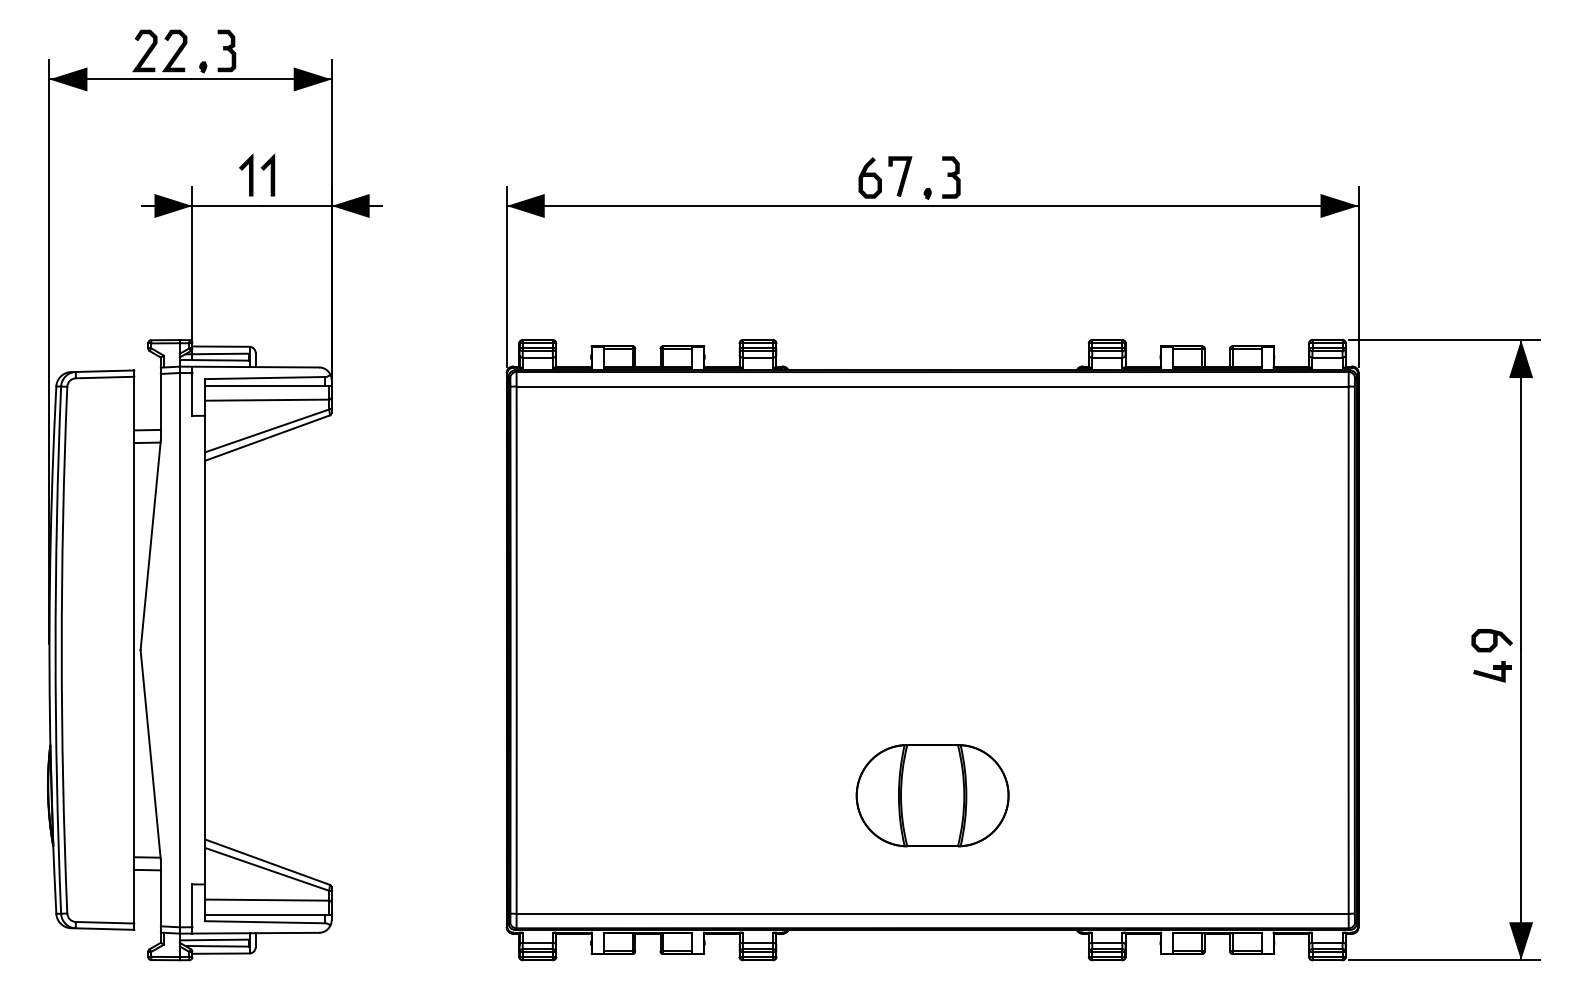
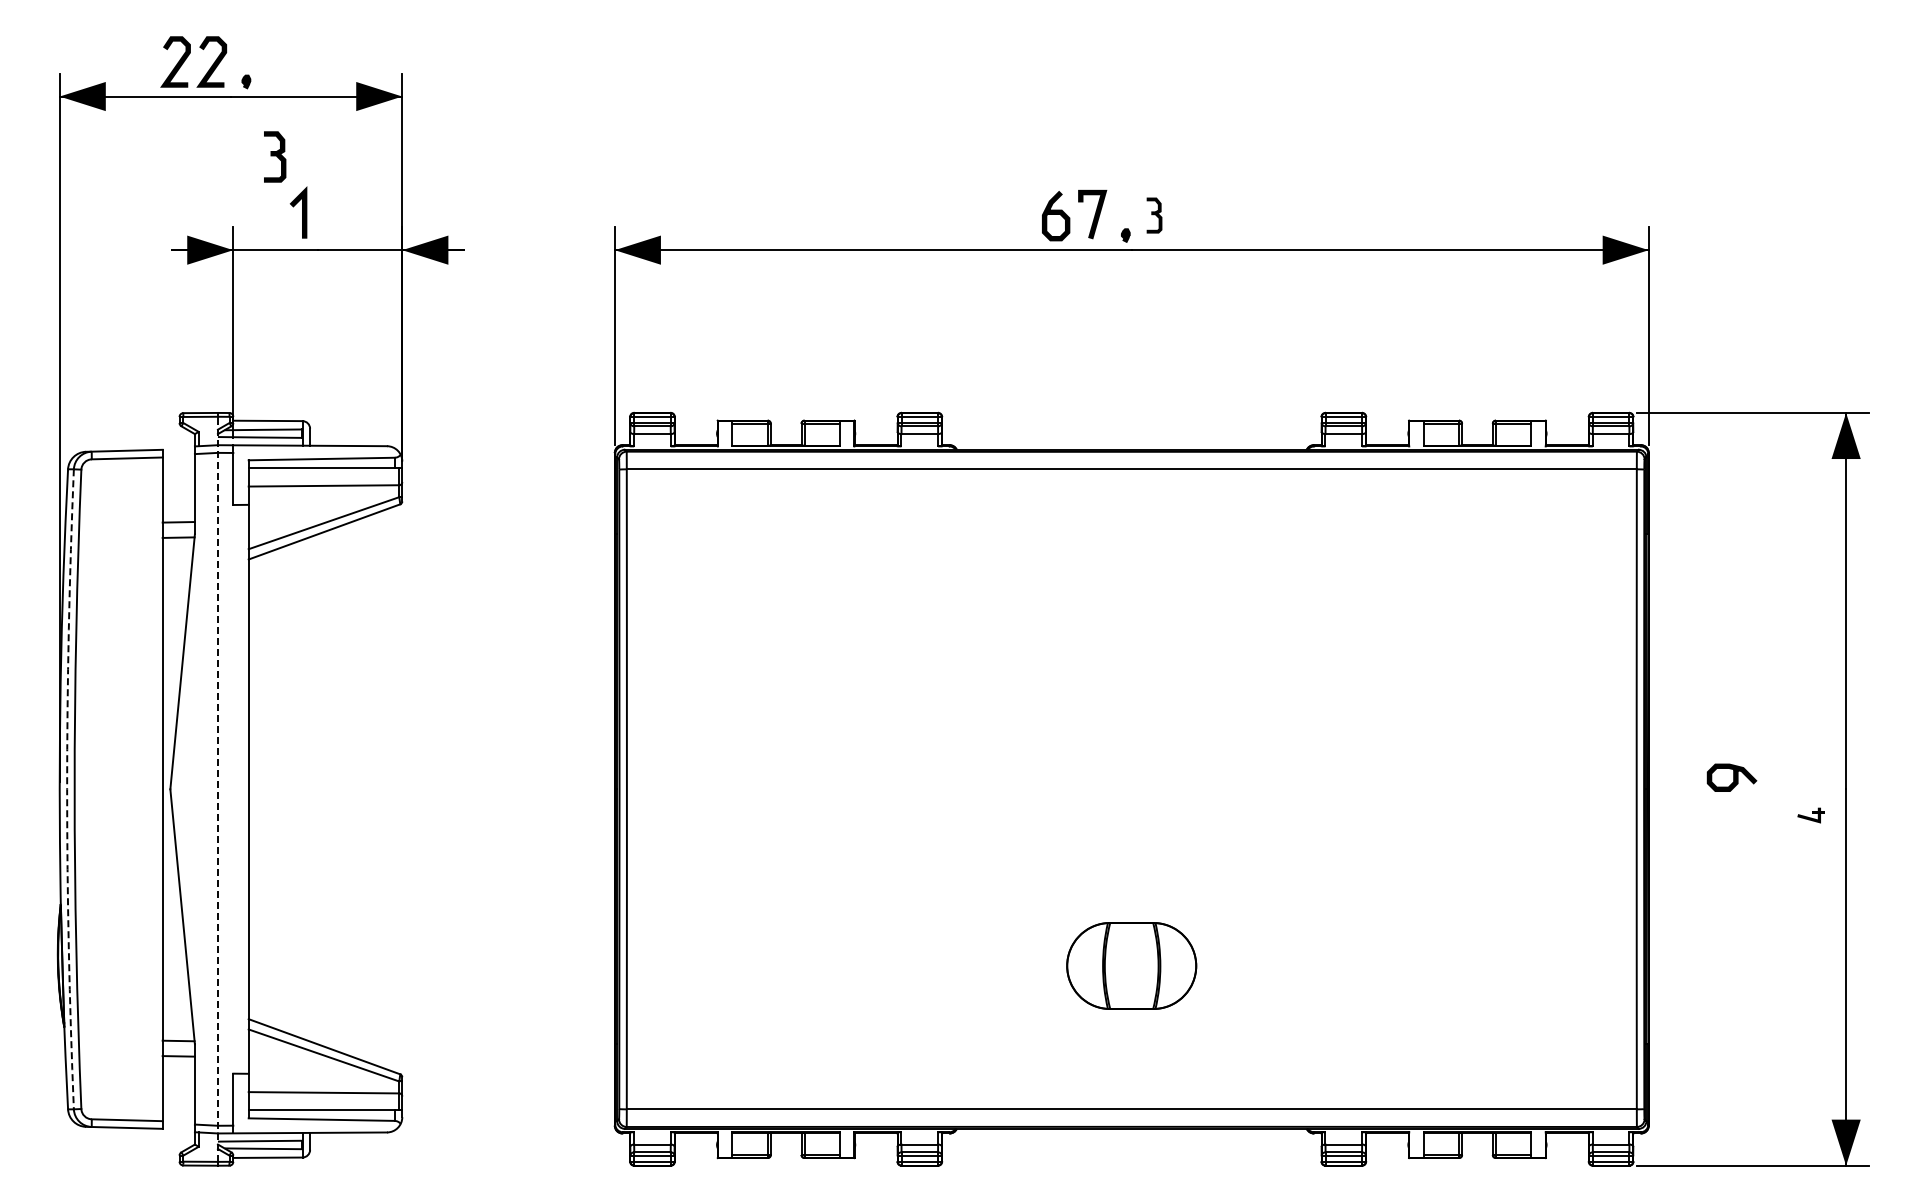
part: (227, 50) -> (275, 156), moved
line: (270, 174) -> (328, 212), removed
part: (951, 177) -> (1154, 215), size x0.7
curve: (1493, 640) -> (1733, 777), moved
arc: (55, 650) -> (67, 789), solid -> dashed
line: (179, 650) -> (217, 789), solid -> dashed
part: (1492, 671) -> (1811, 815), size x0.6
part: (932, 795) -> (1131, 965), size x0.7

